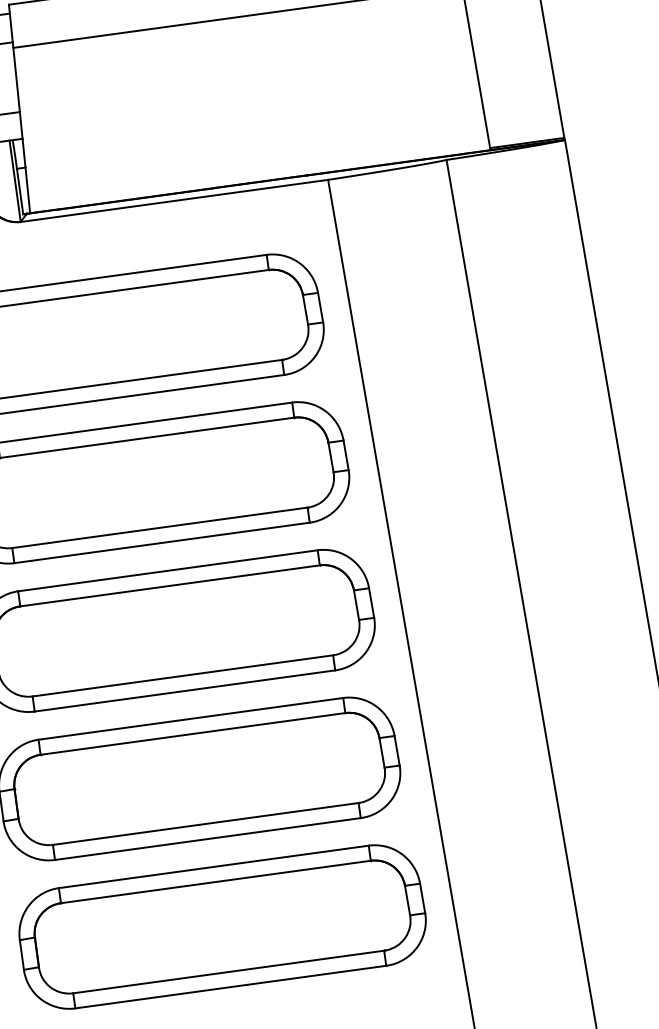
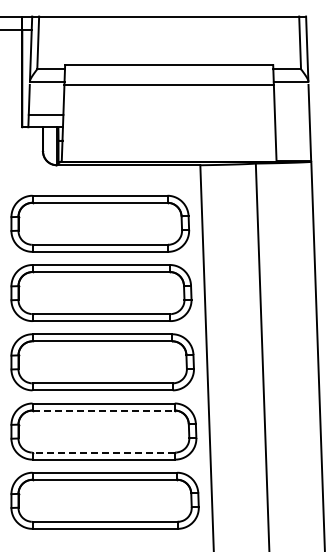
line: (194, 733) -> (104, 410), solid -> dashed
line: (204, 823) -> (103, 452), solid -> dashed

